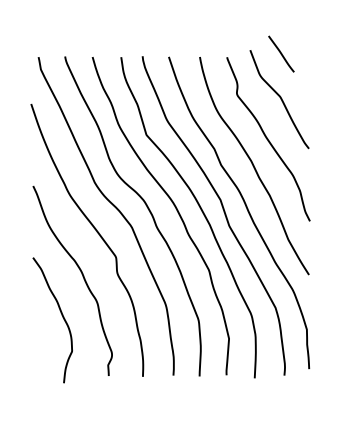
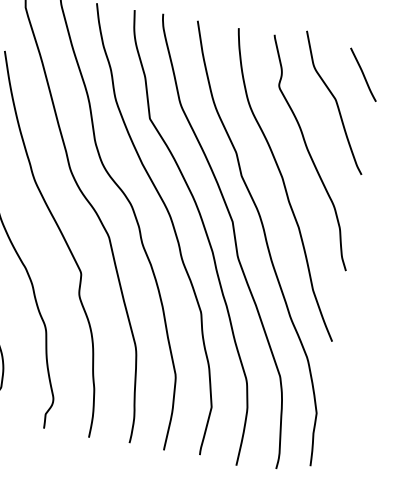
line: (281, 53) -> (363, 74), moved

